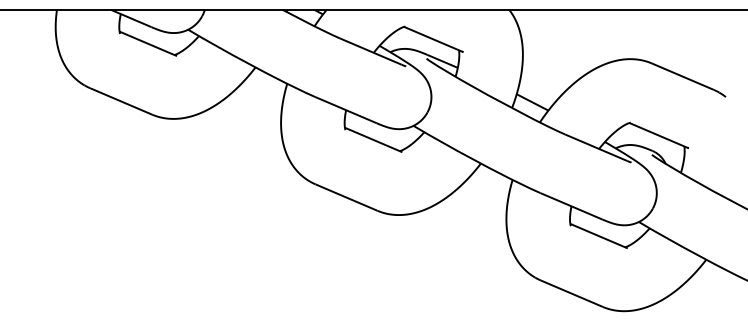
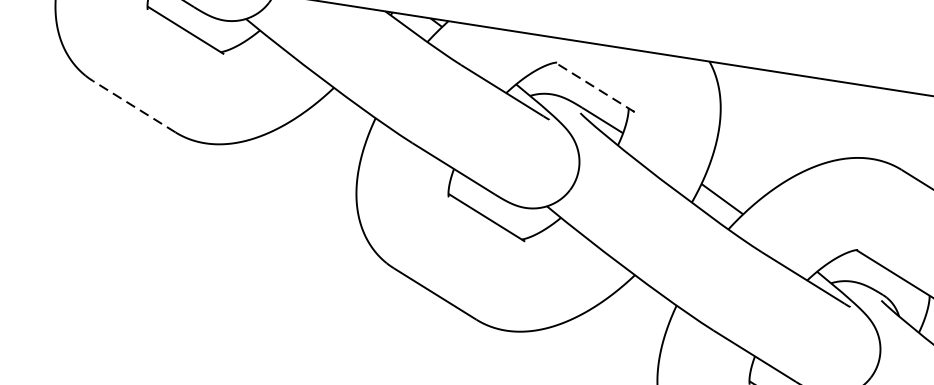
line: (433, 39) -> (594, 87), solid -> dashed
line: (121, 101) -> (134, 106), solid -> dashed

